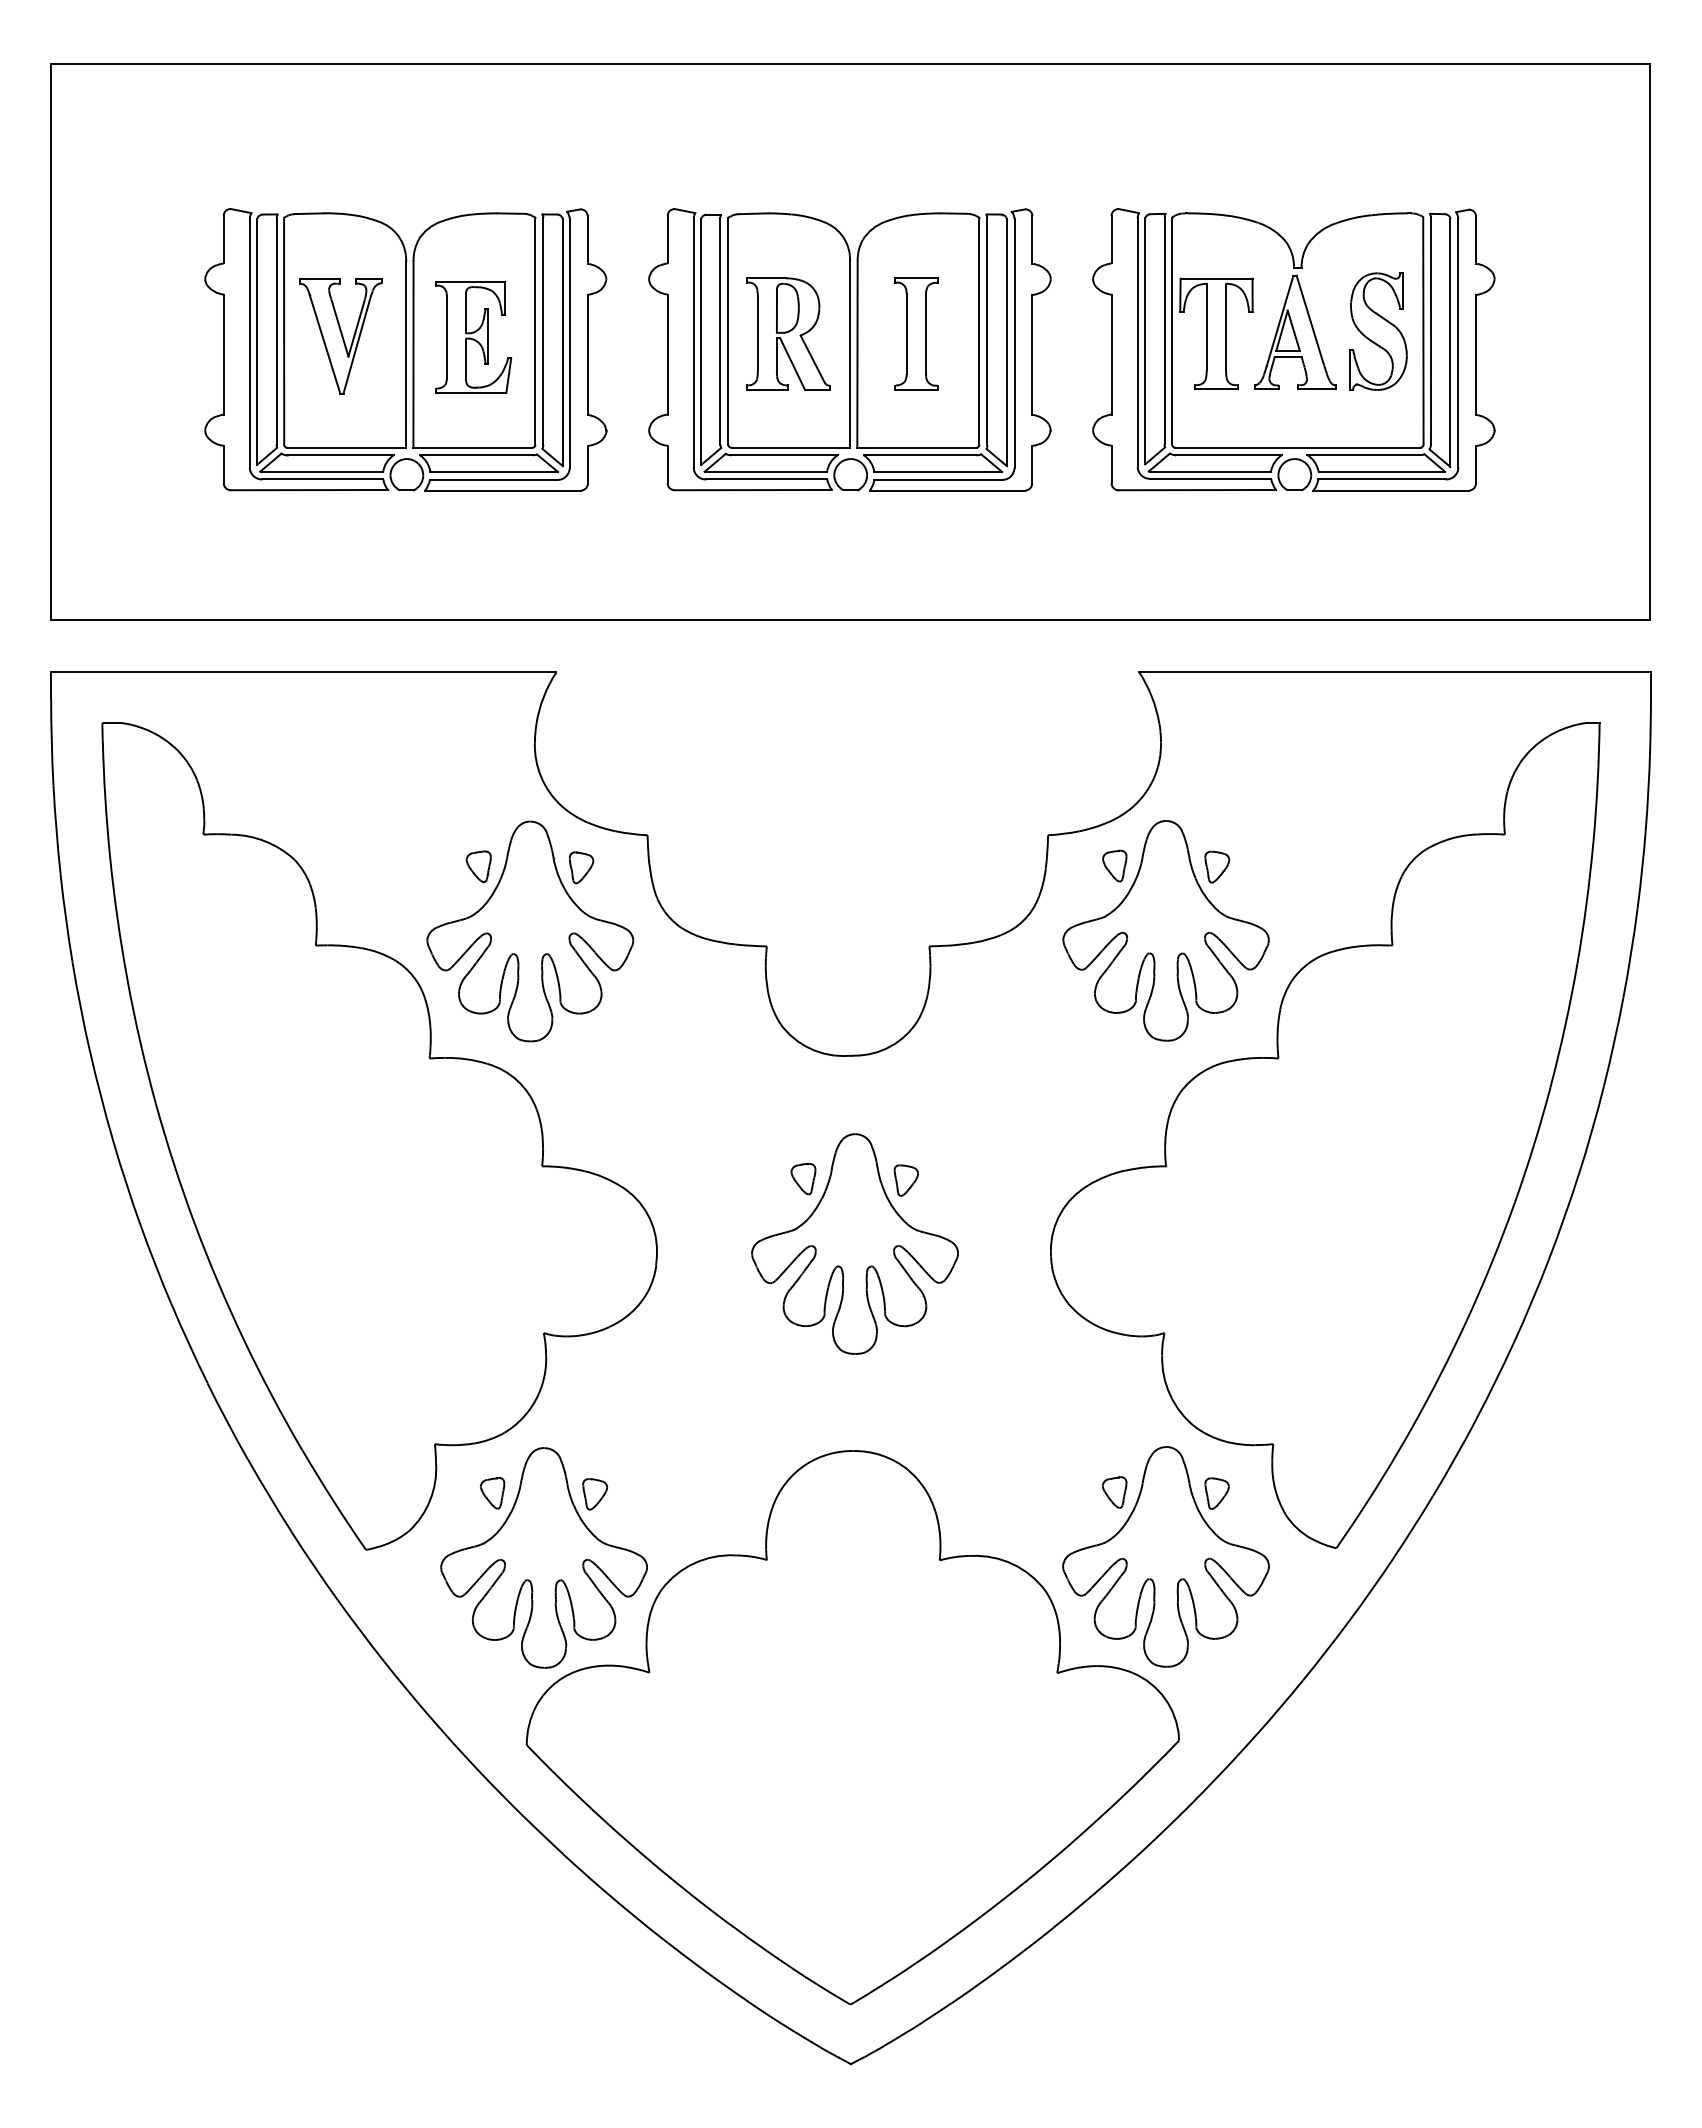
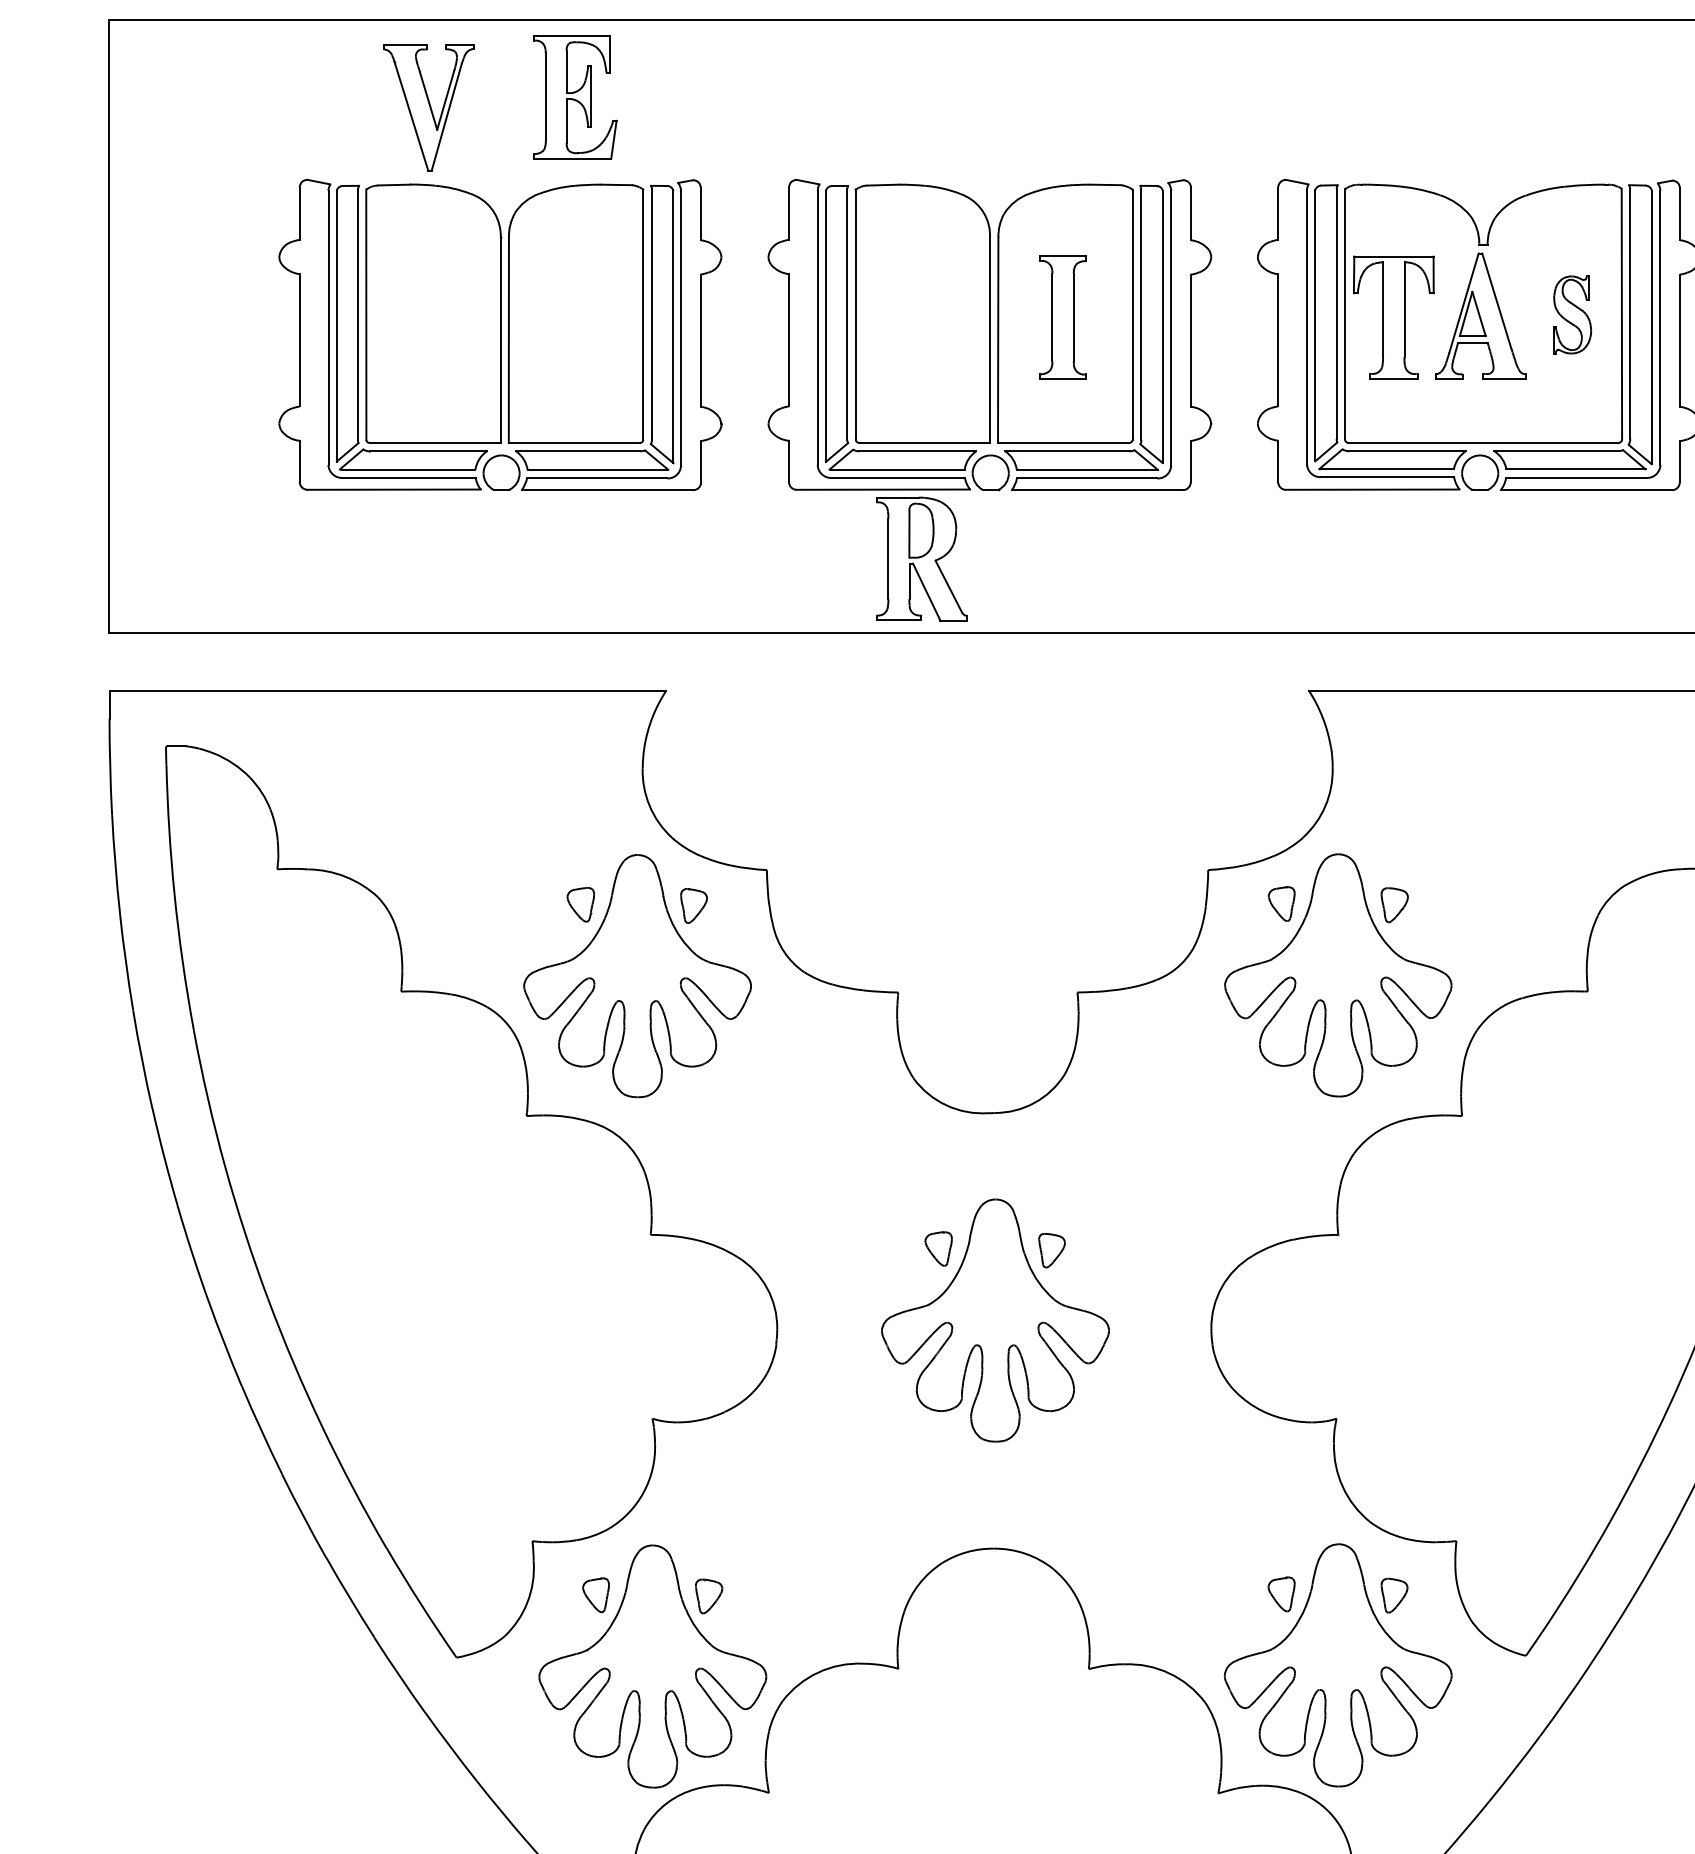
part: (1378, 331) -> (1572, 314), size x0.6
part: (788, 333) -> (922, 558), moved
part: (340, 336) -> (428, 107), moved
part: (473, 337) -> (575, 97), moved

